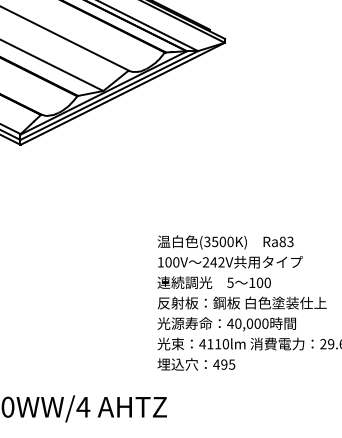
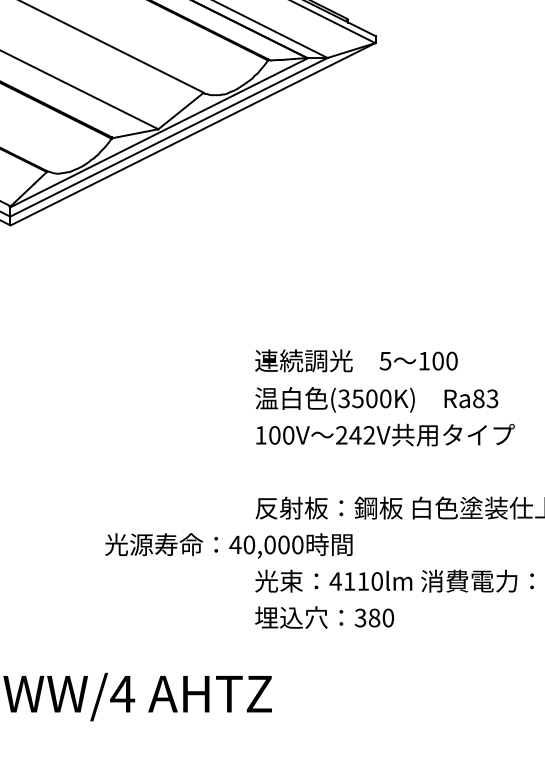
text: (213, 282) -> (355, 360), moved
text: (226, 324) -> (228, 546), moved
text: (224, 364) -> (374, 617), 495 -> 380

